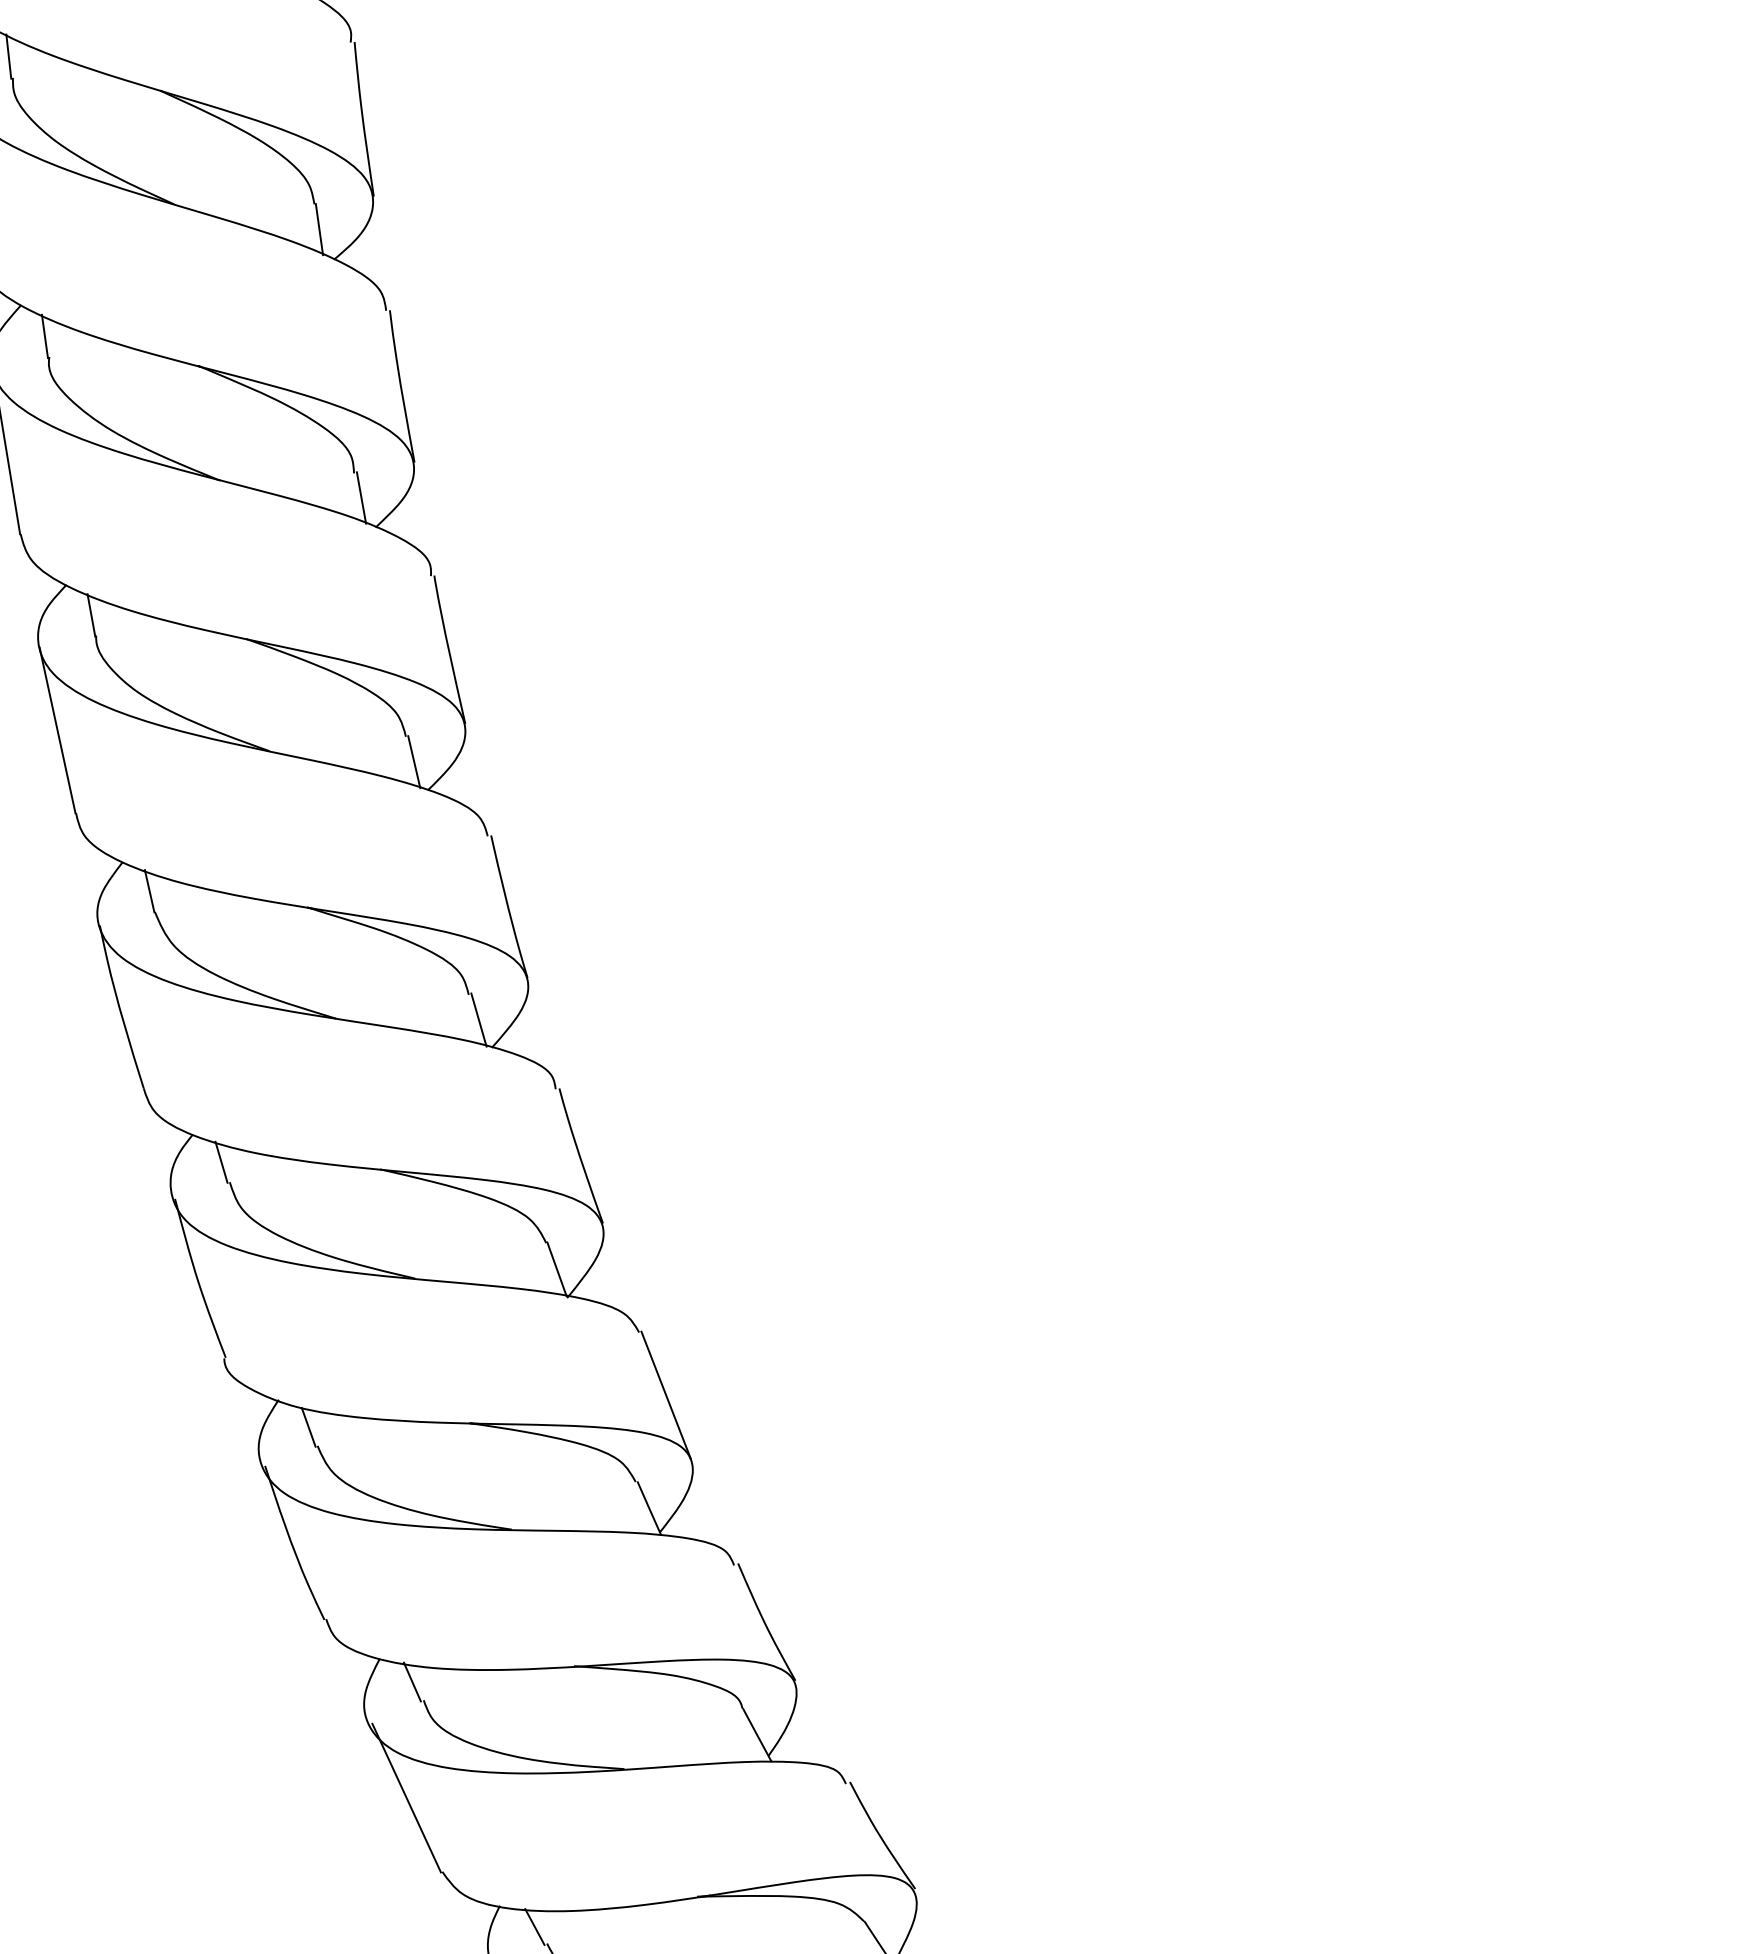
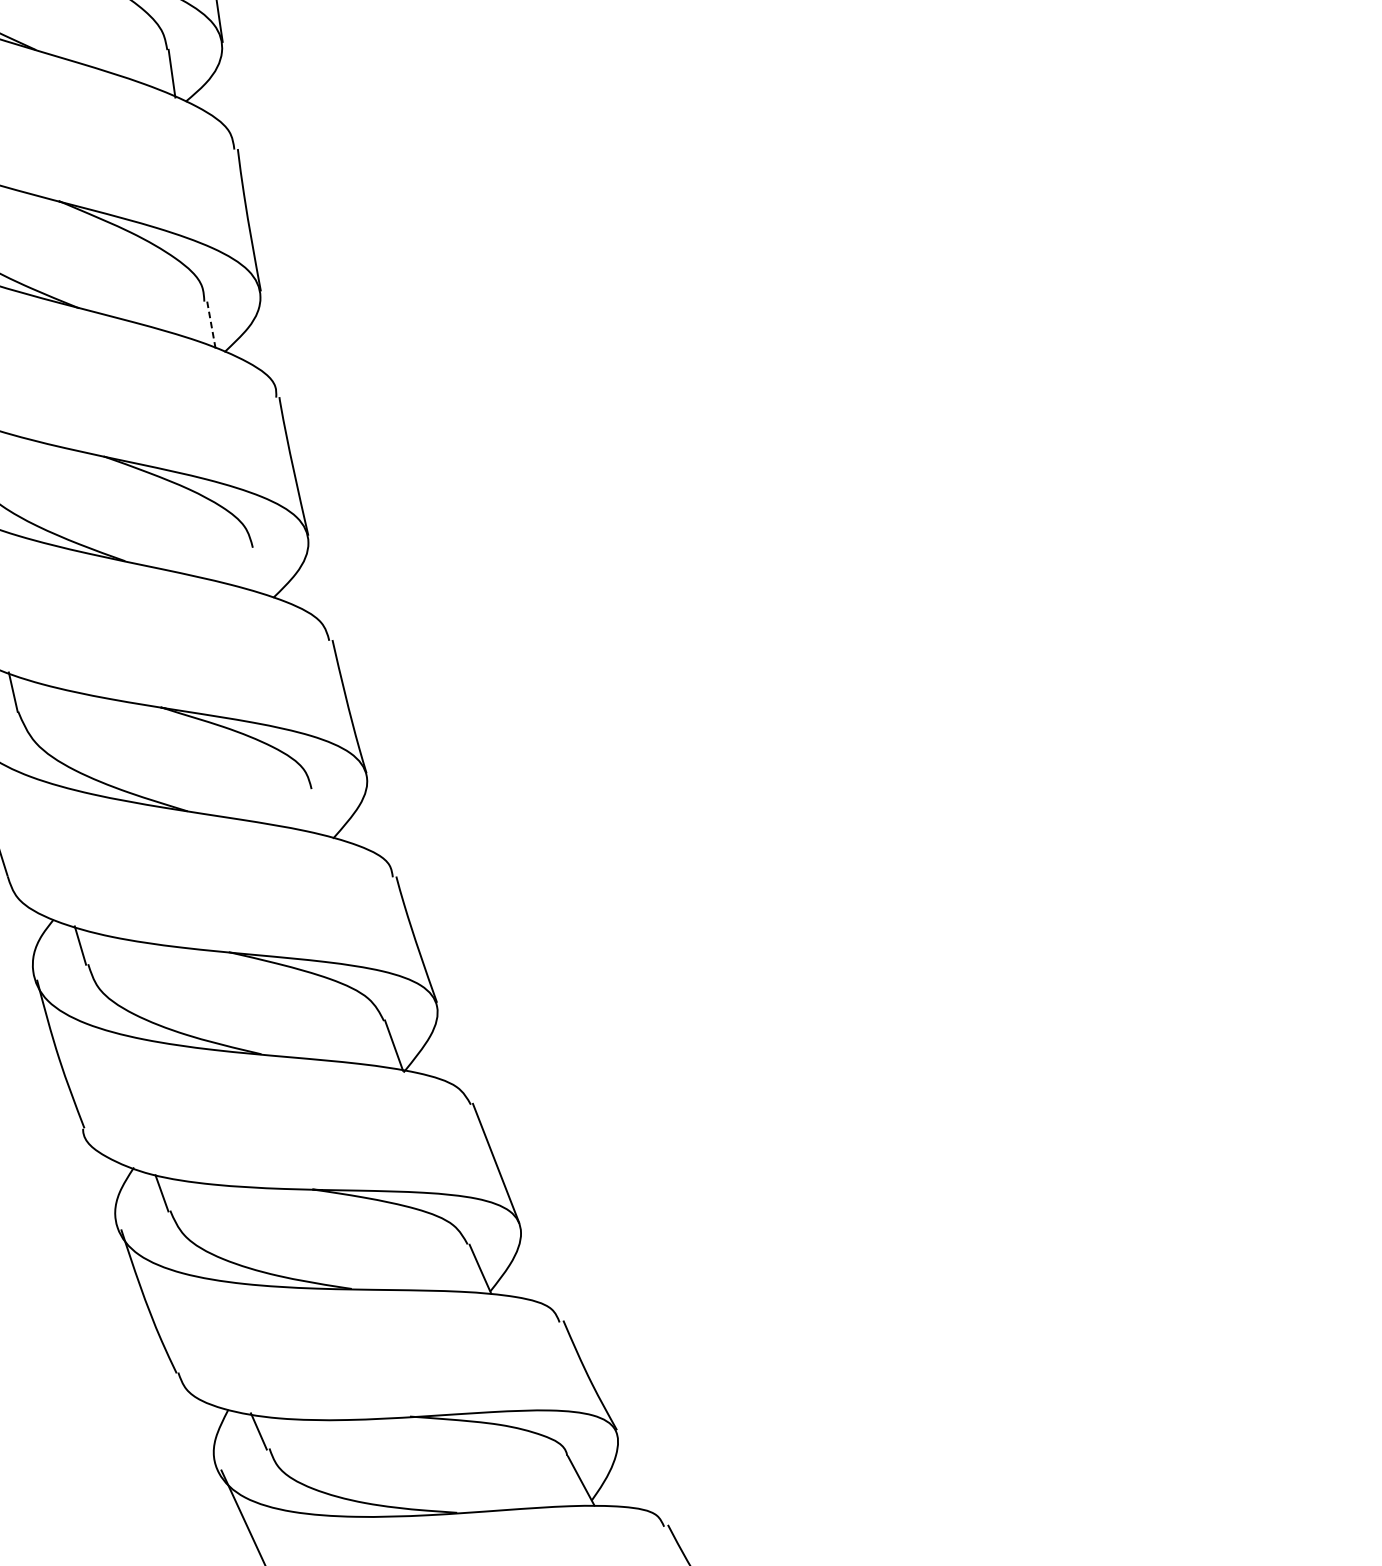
line: (361, 497) -> (211, 324), solid -> dashed
line: (414, 762) -> (260, 571), removed
line: (478, 1019) -> (320, 812), removed

